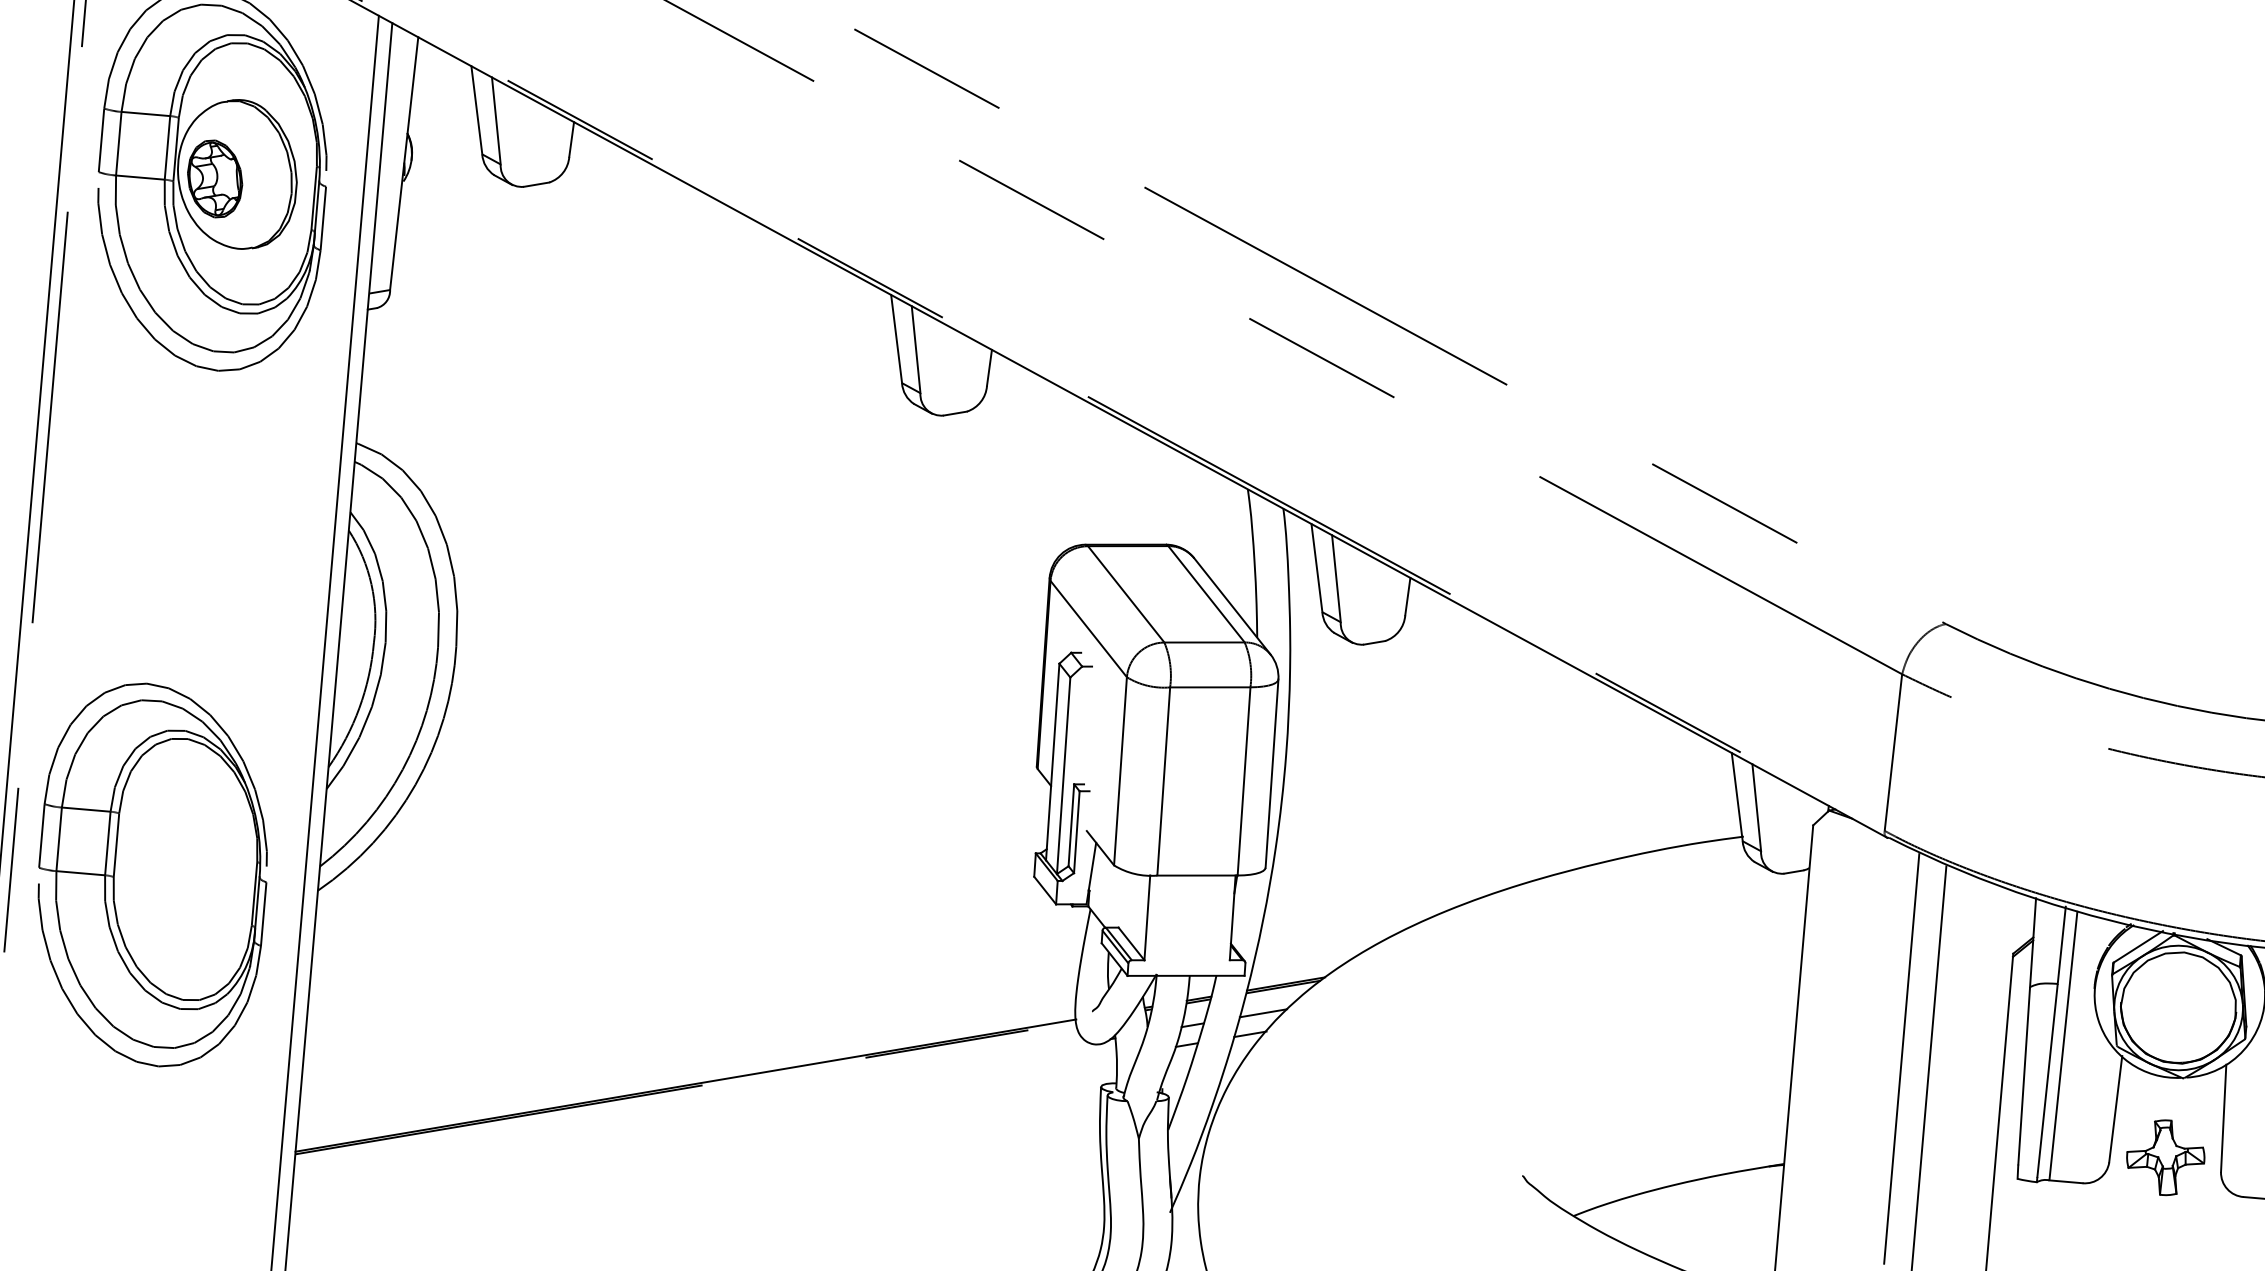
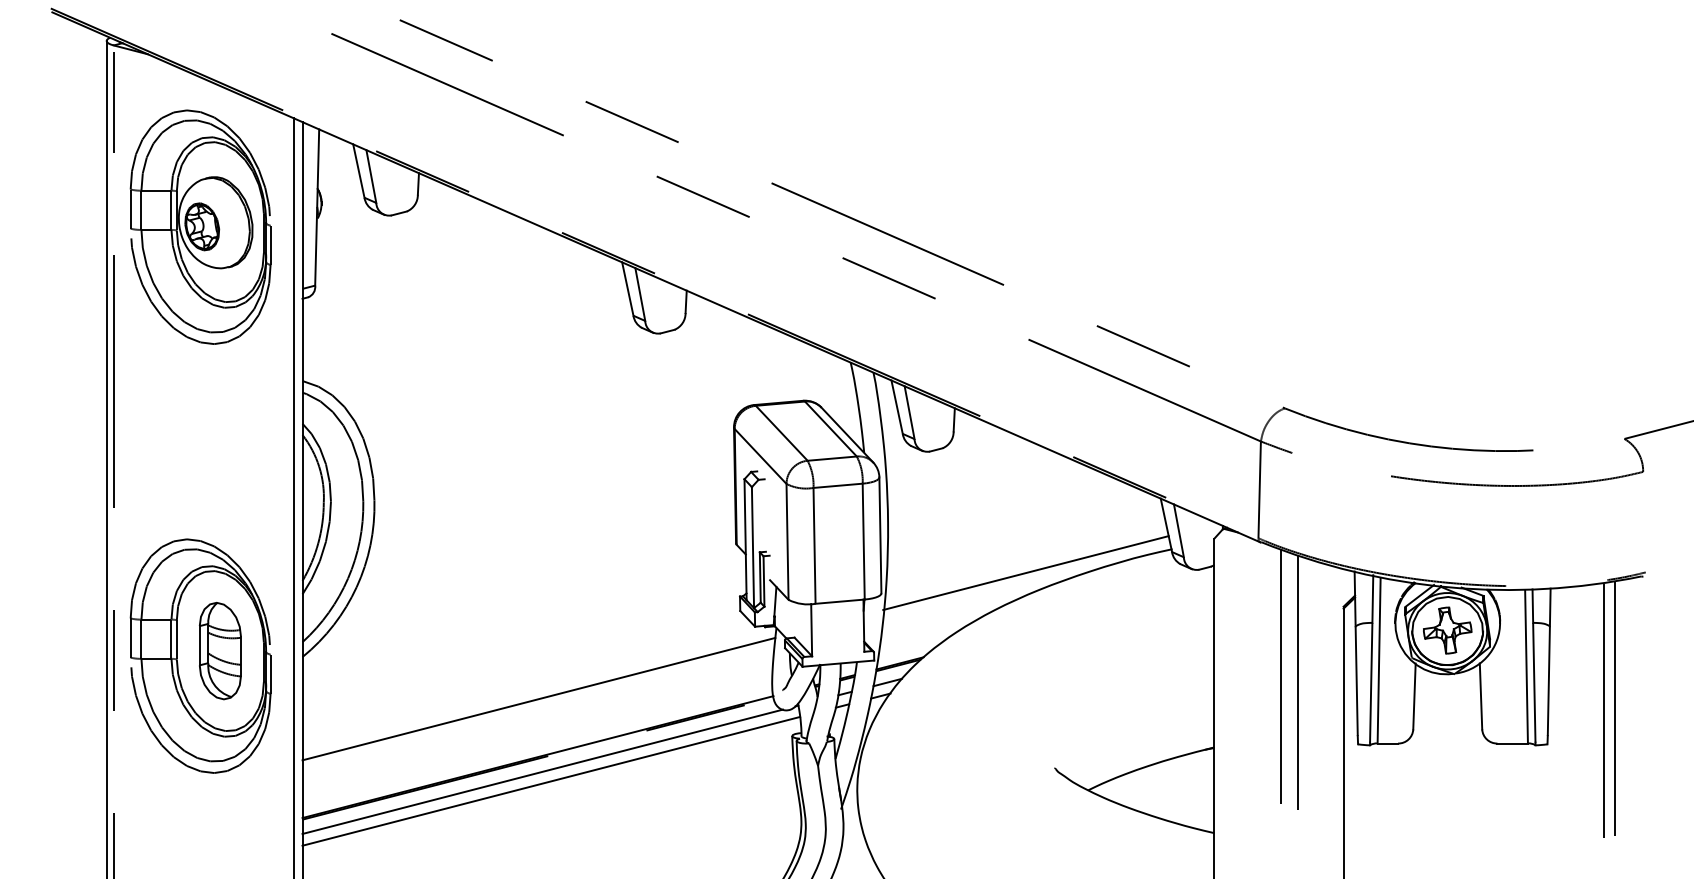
line: (1502, 855) -> (1025, 573), added
part: (184, 868) -> (219, 650), added
line: (694, 990) -> (538, 698), added
line: (691, 1109) -> (542, 771), added
line: (704, 1125) -> (551, 780), added
part: (2165, 1157) -> (1447, 630), moved

